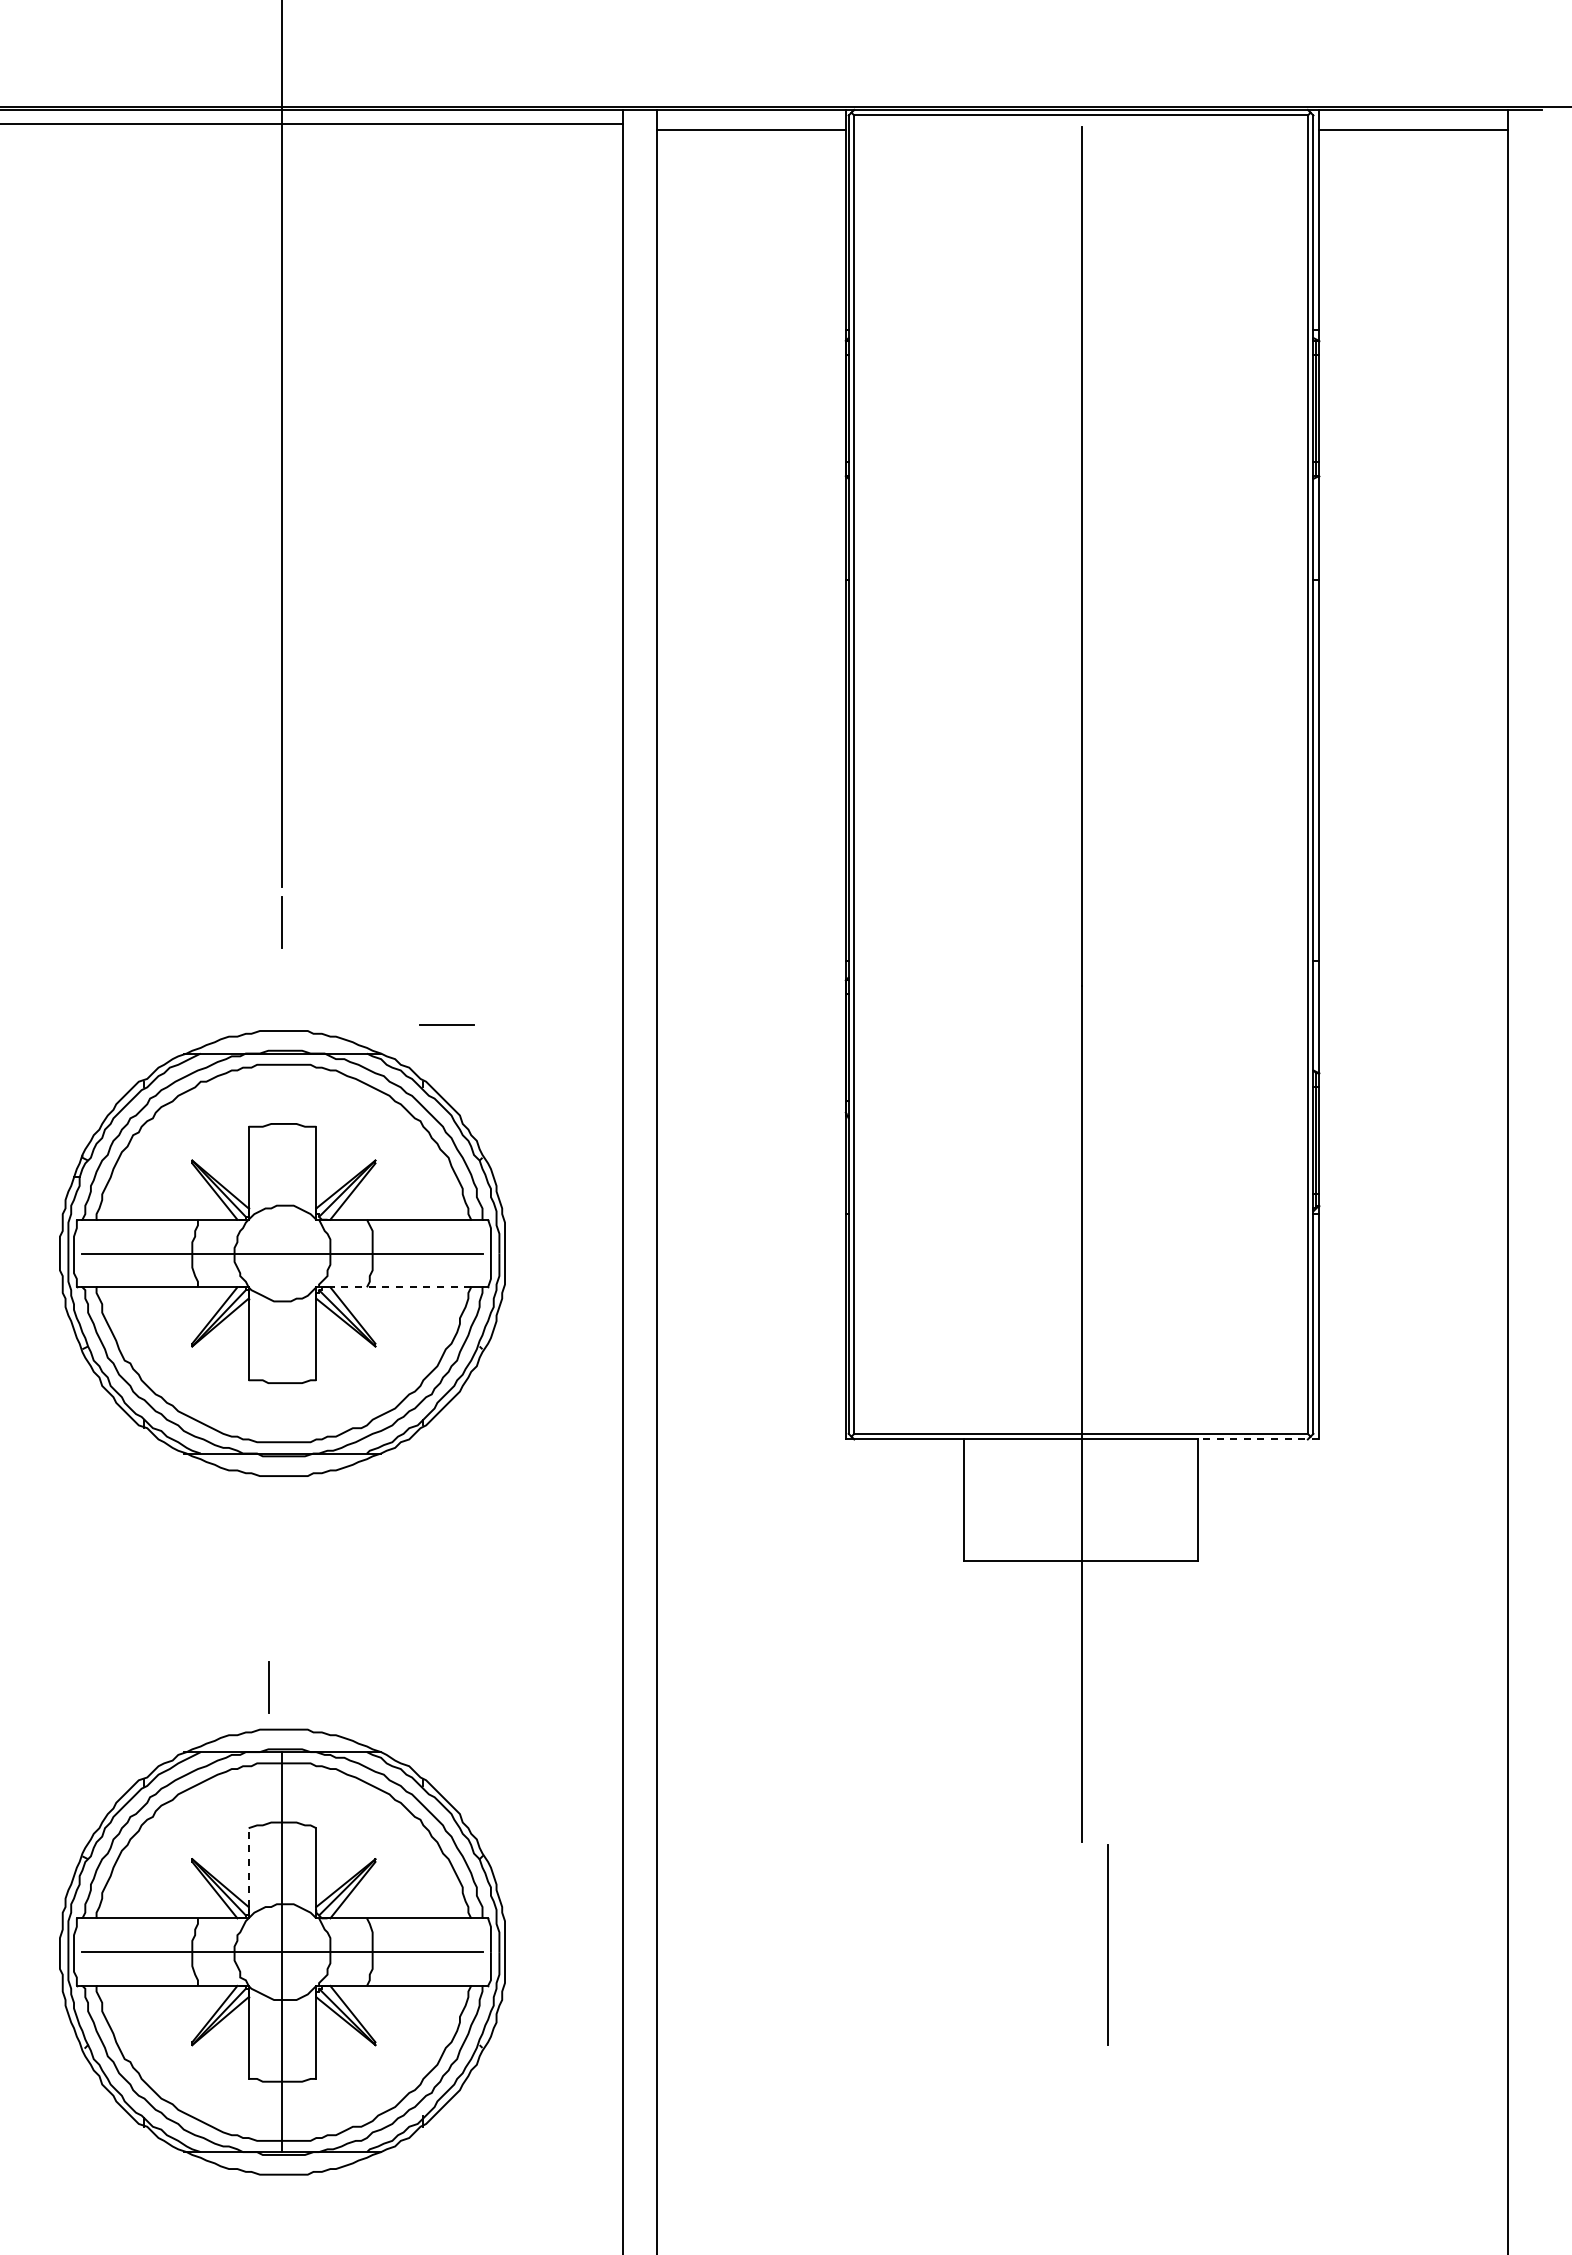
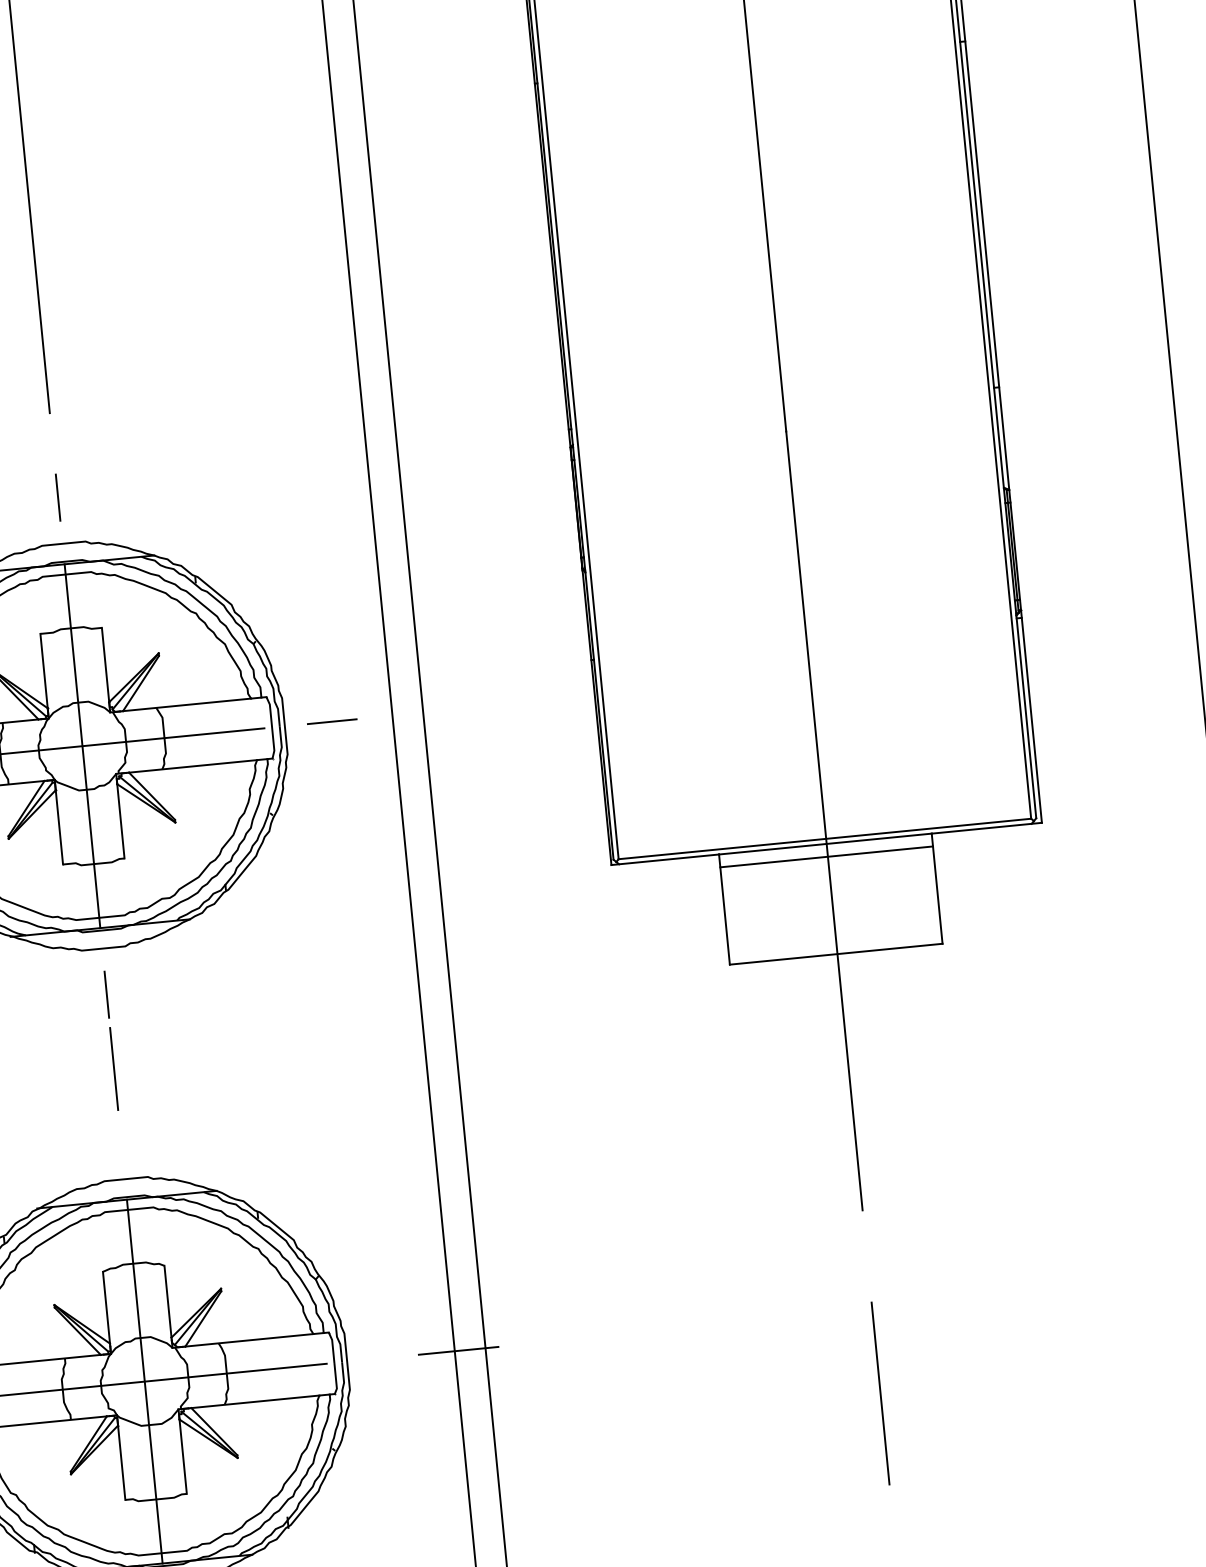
line: (281, 922) -> (57, 497), moved
line: (446, 1024) -> (331, 721), moved
line: (282, 1253) -> (82, 746), added
line: (400, 1287) -> (192, 766), dashed -> solid
line: (1258, 1439) -> (986, 828), dashed -> solid
line: (1080, 1453) -> (826, 856), added
line: (282, 1608) -> (114, 1069), added
line: (268, 1687) -> (105, 994), moved
line: (248, 1867) -> (106, 1307), dashed -> solid
line: (1107, 1944) -> (879, 1393), moved
line: (627, 1952) -> (458, 1351), added

